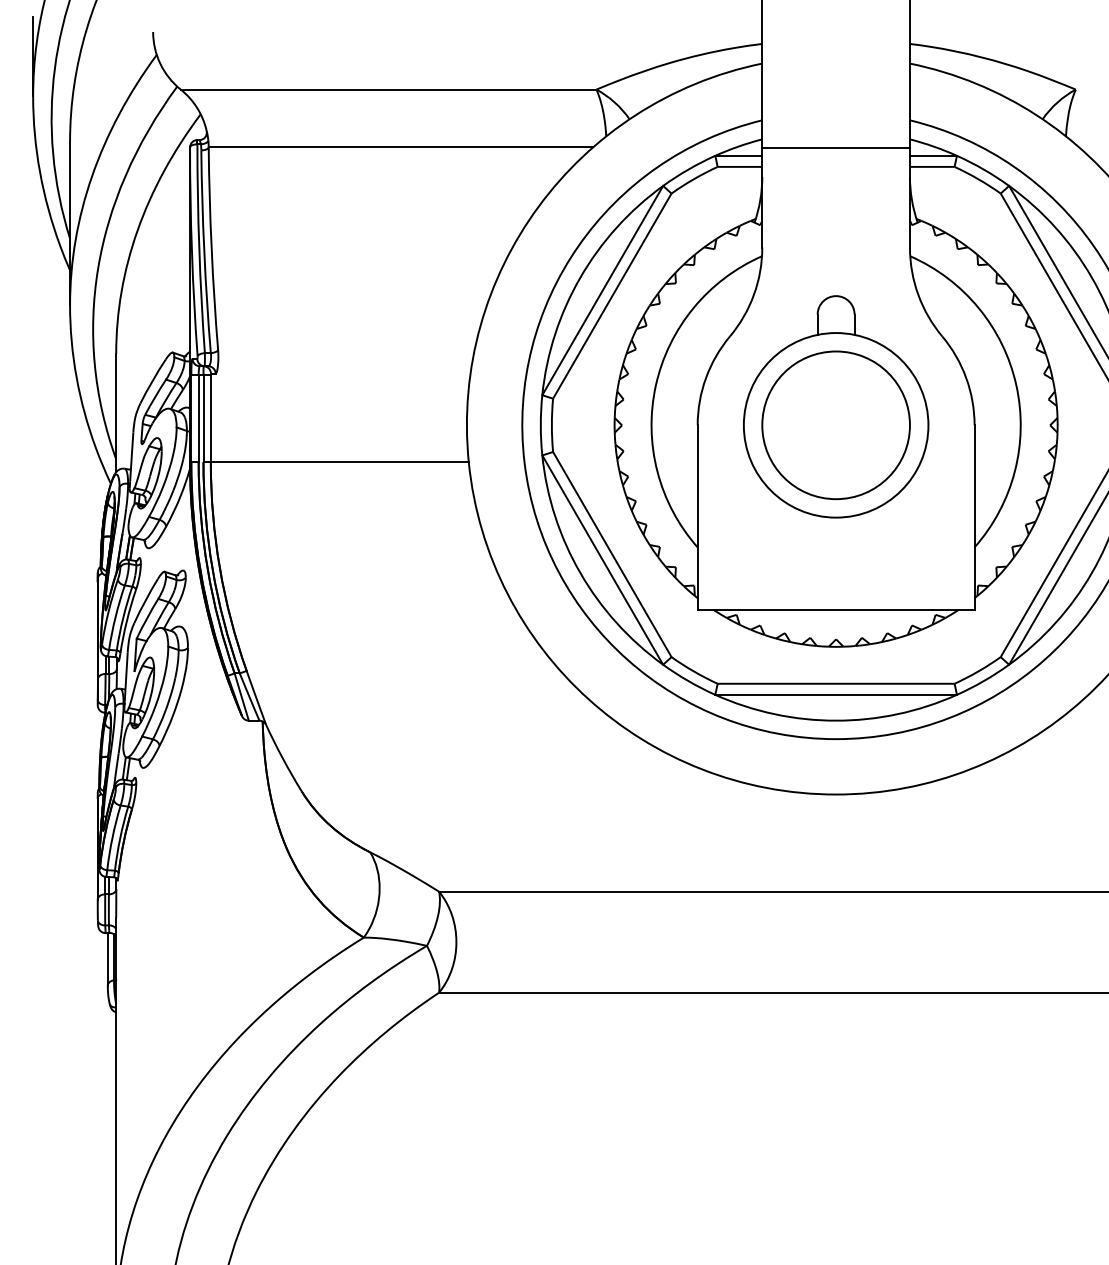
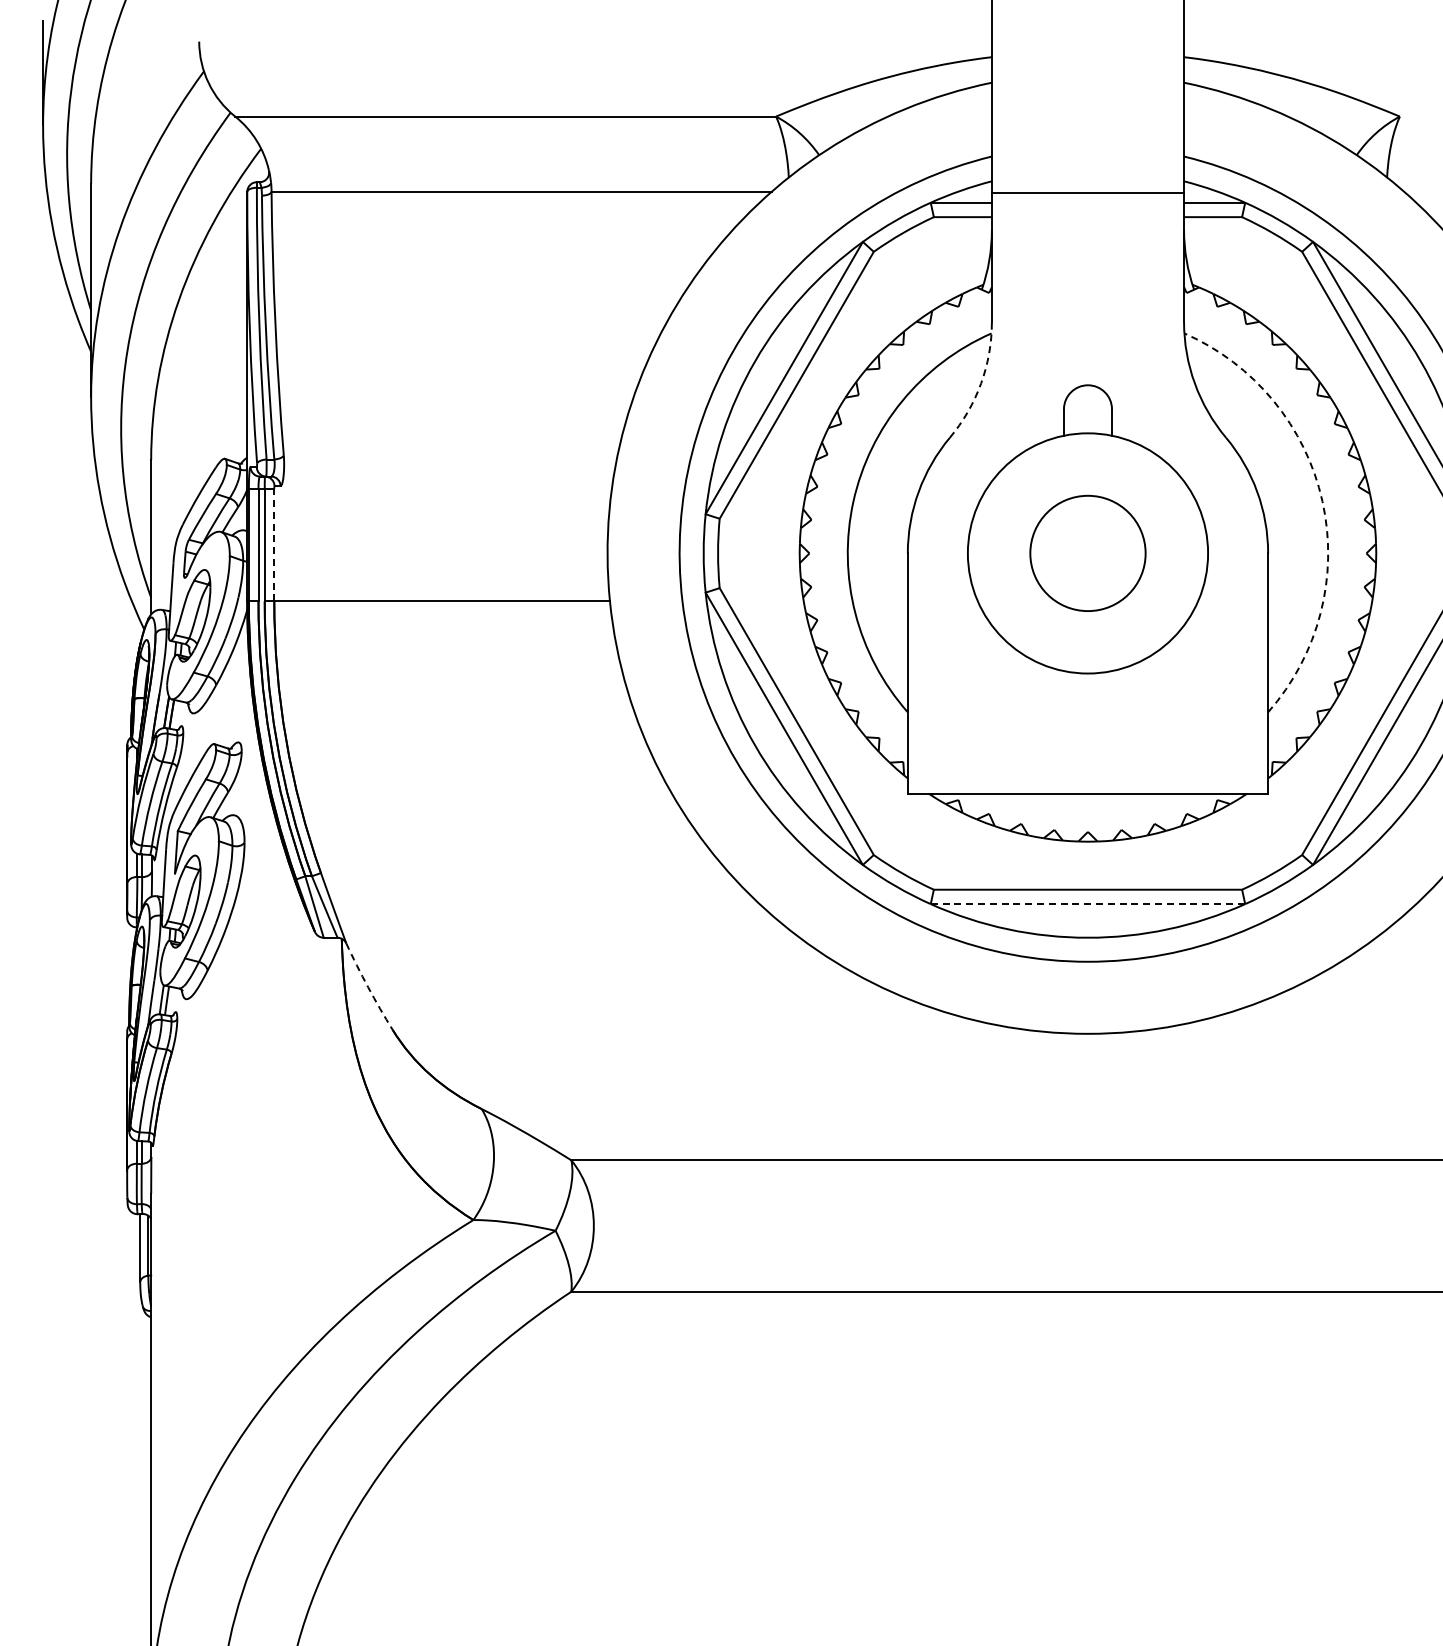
arc: (754, 294) -> (981, 383), solid -> dashed
arc: (1016, 385) -> (1322, 501), solid -> dashed
line: (210, 418) -> (274, 544), solid -> dashed
circle: (835, 425) -> (1087, 553), size x0.6
line: (836, 695) -> (1088, 904), solid -> dashed
arc: (283, 758) -> (368, 987), solid -> dashed

